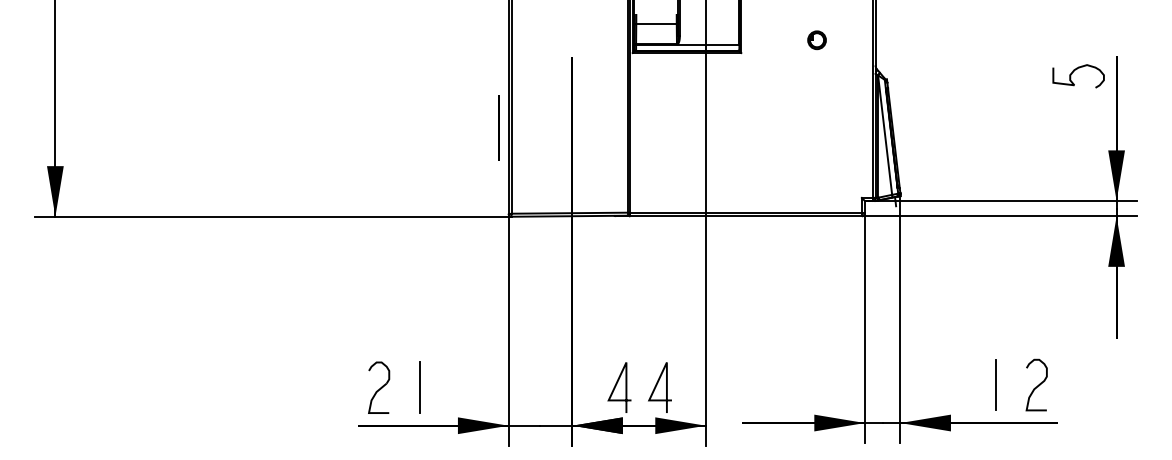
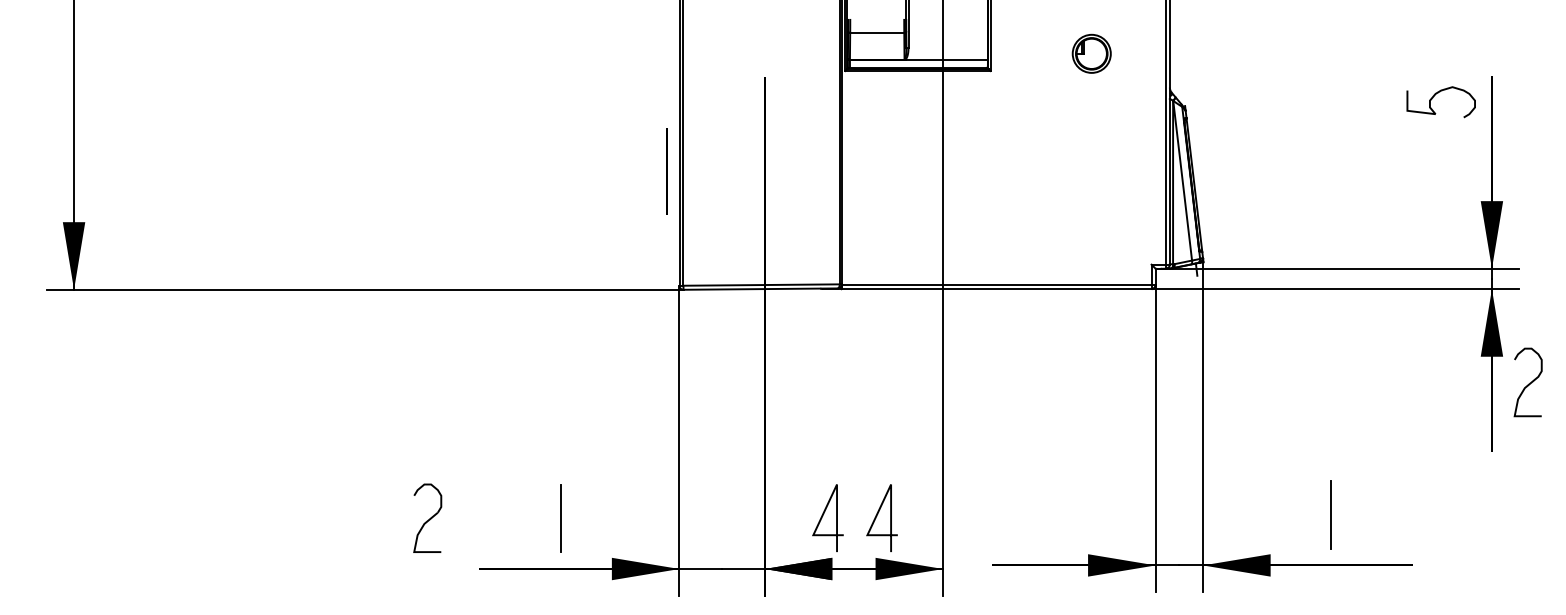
part: (816, 40) -> (1090, 54), size x1.6
curve: (1037, 385) -> (1529, 382), moved
part: (379, 387) -> (428, 517), moved

